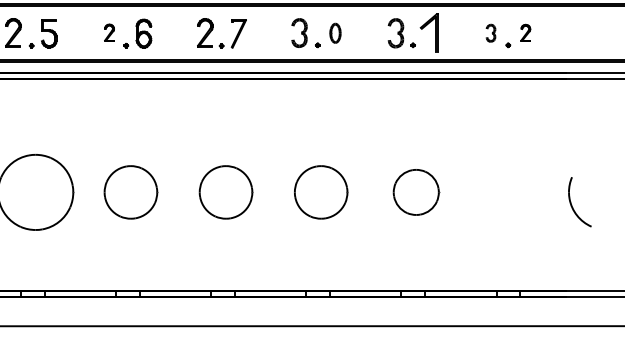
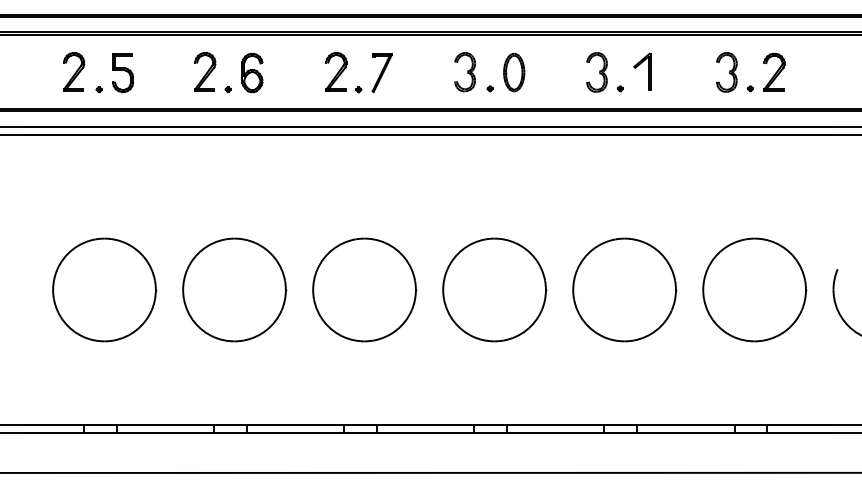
part: (109, 32) -> (205, 71), size x1.67
part: (429, 32) -> (642, 71), size x0.71
part: (525, 32) -> (774, 71), size x1.67
part: (335, 33) -> (514, 72), size x1.43
part: (490, 33) -> (726, 72), size x1.67
part: (130, 192) -> (234, 289), size x1.43
part: (225, 192) -> (364, 289), size x1.43
part: (321, 192) -> (494, 289), size x1.43
part: (416, 192) -> (624, 289), size x1.67
part: (511, 192) -> (754, 289), added

